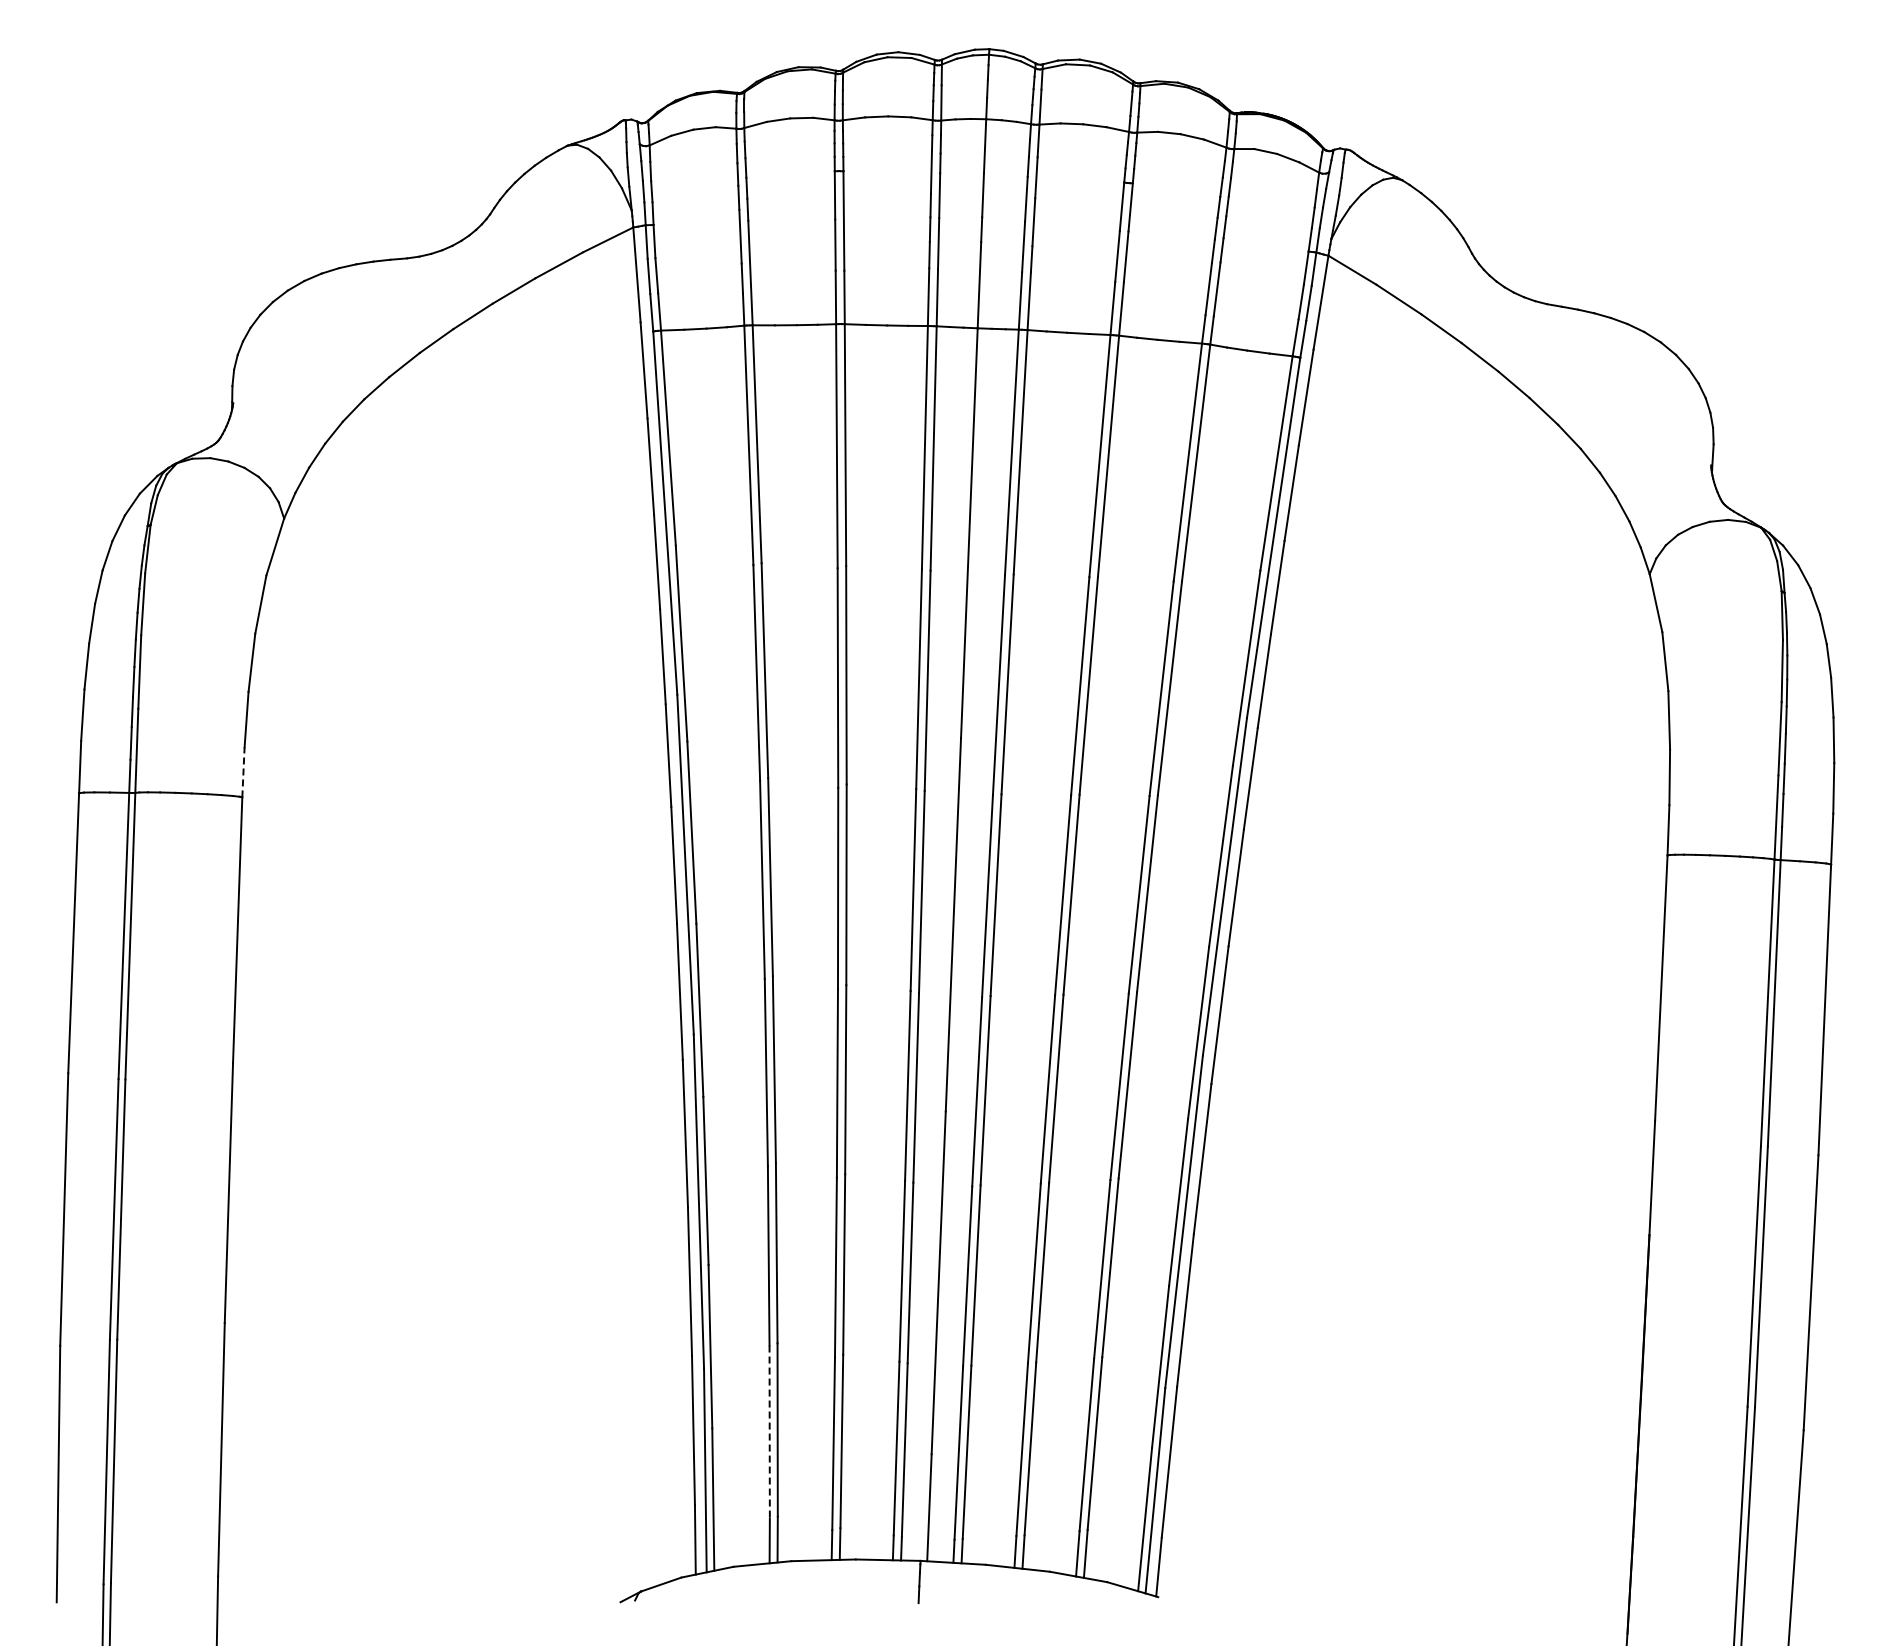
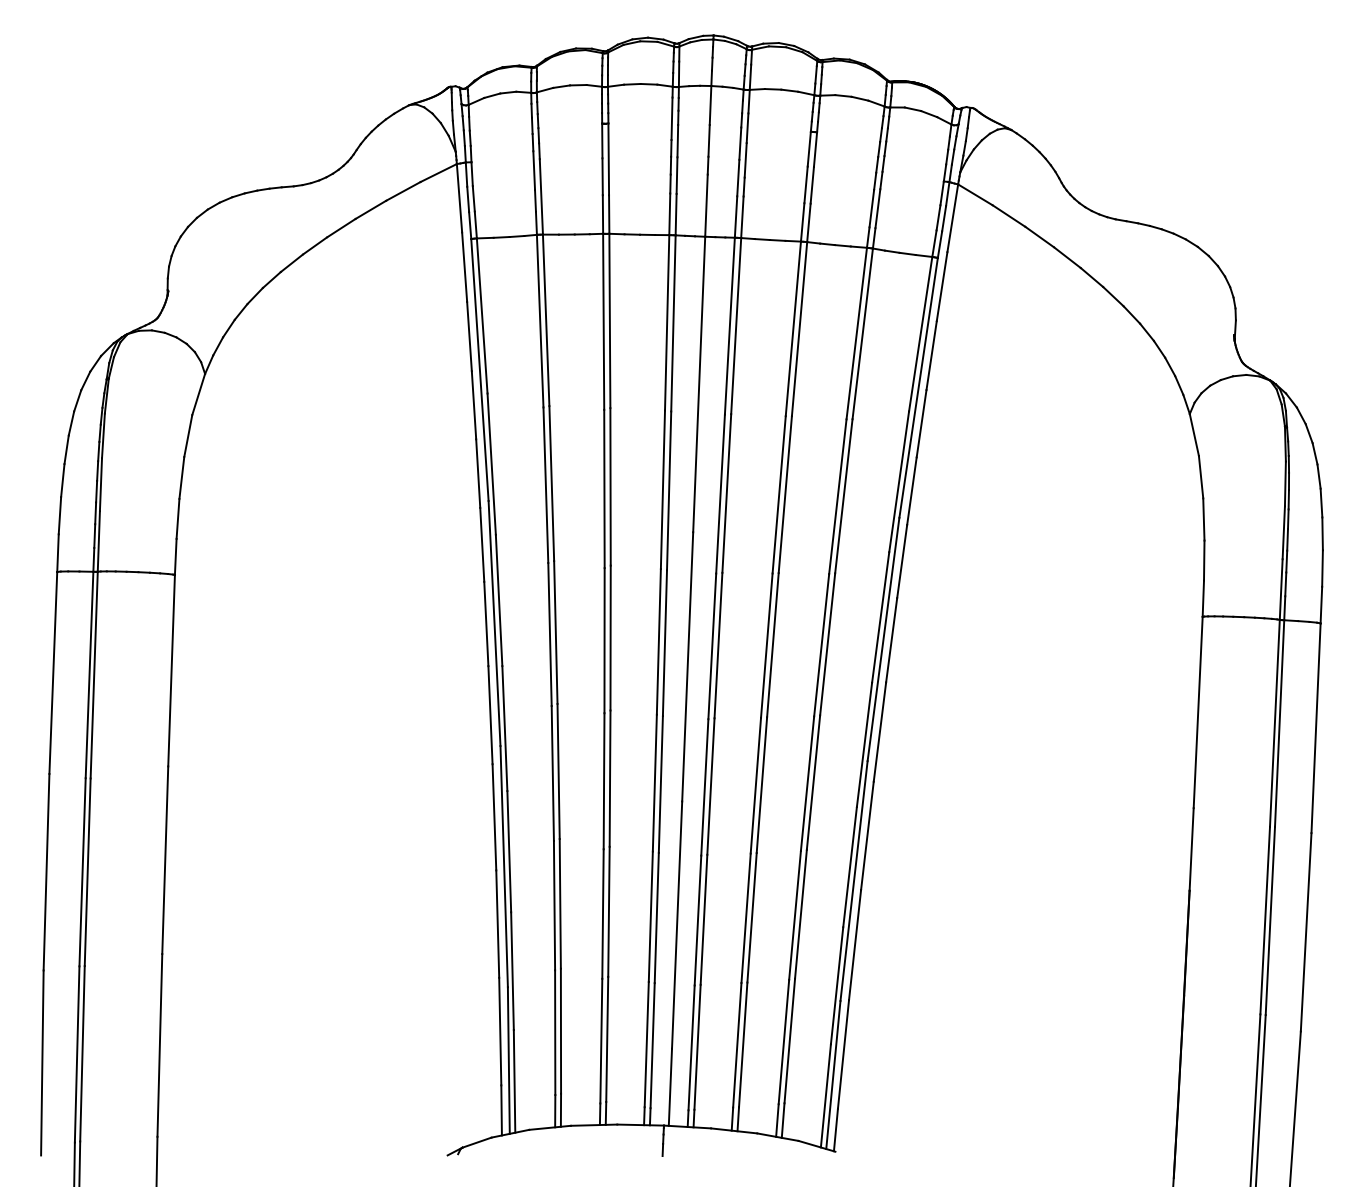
line: (243, 771) -> (175, 556), dashed -> solid
line: (769, 1432) -> (555, 1033), dashed -> solid

